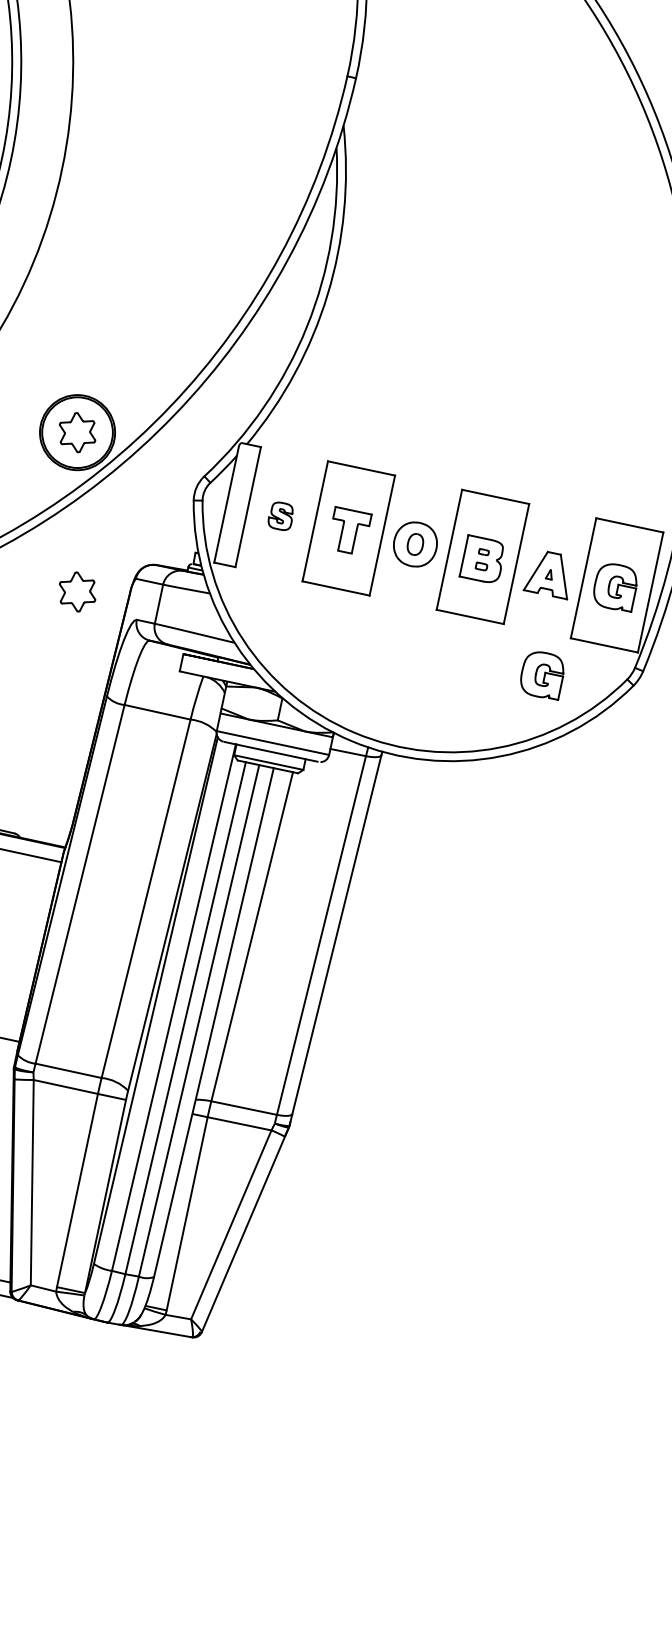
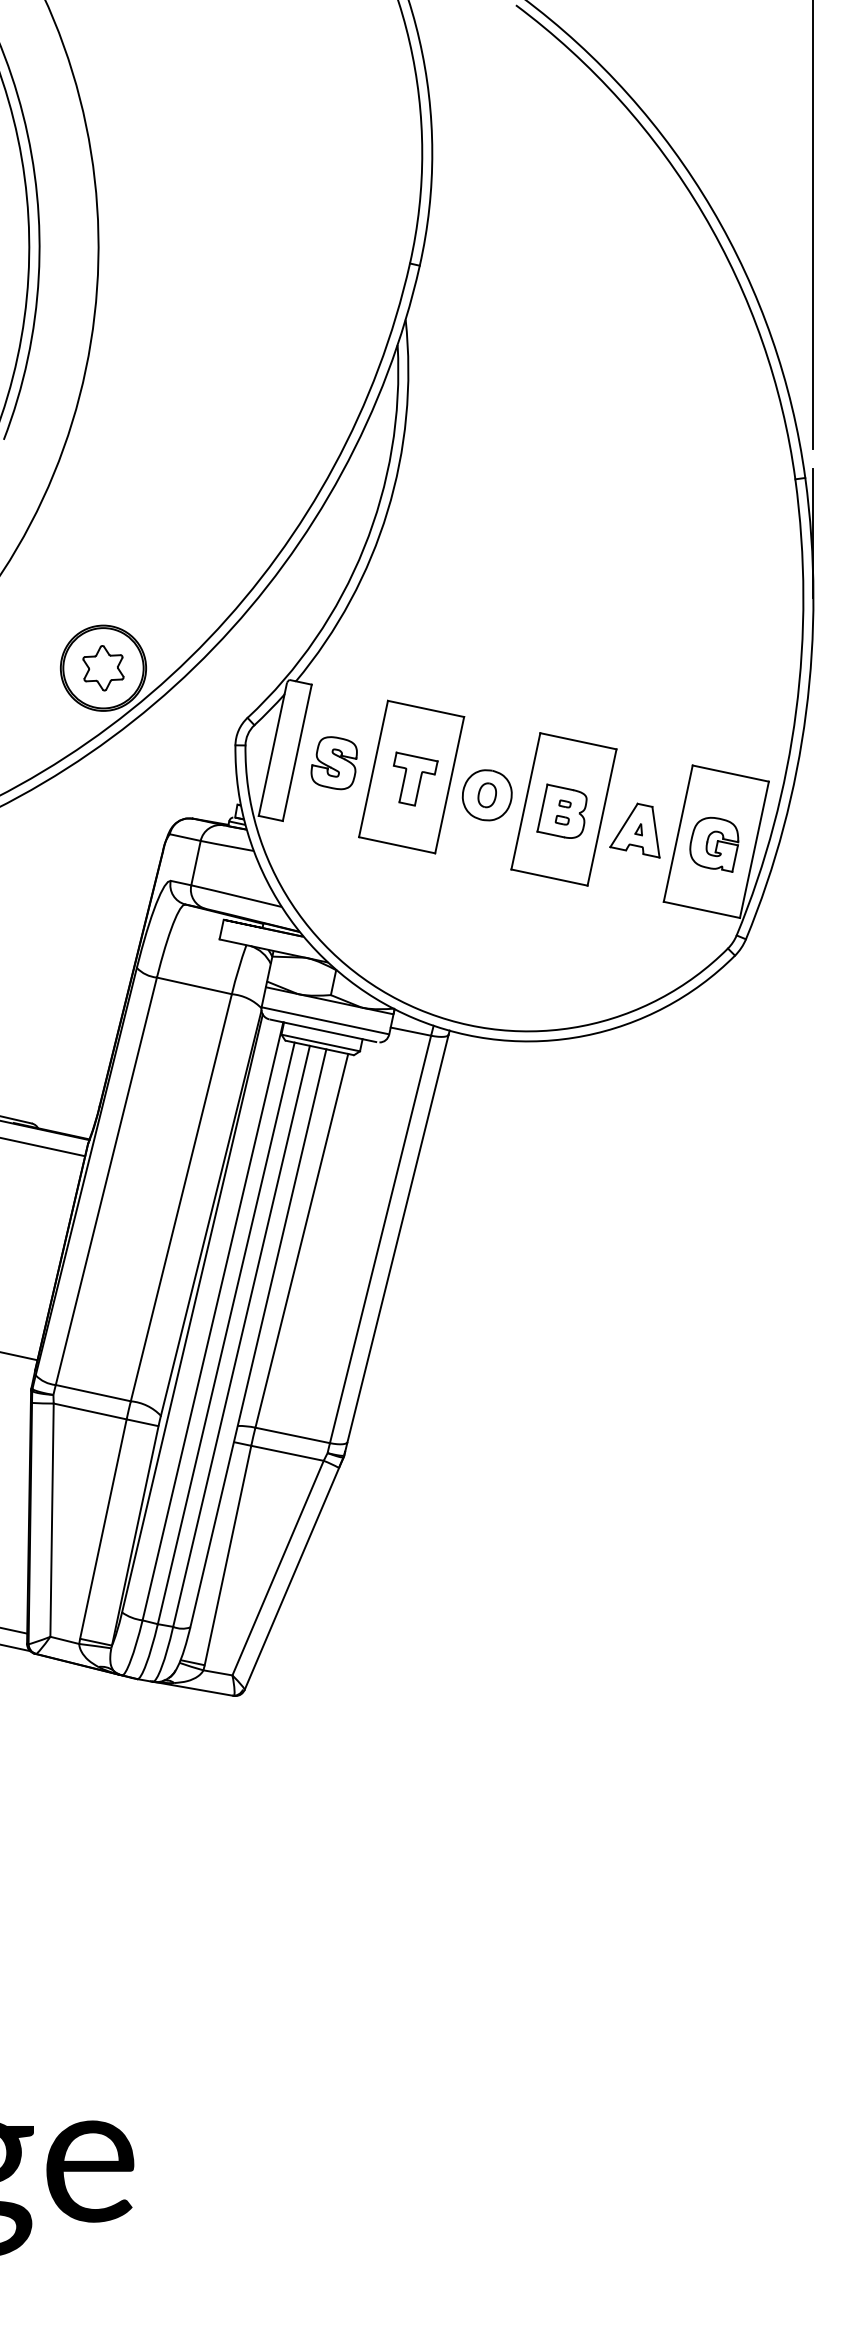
part: (280, 516) -> (333, 763), size x1.67
part: (77, 592) -> (103, 849), removed
part: (542, 675) -> (631, 944), removed

